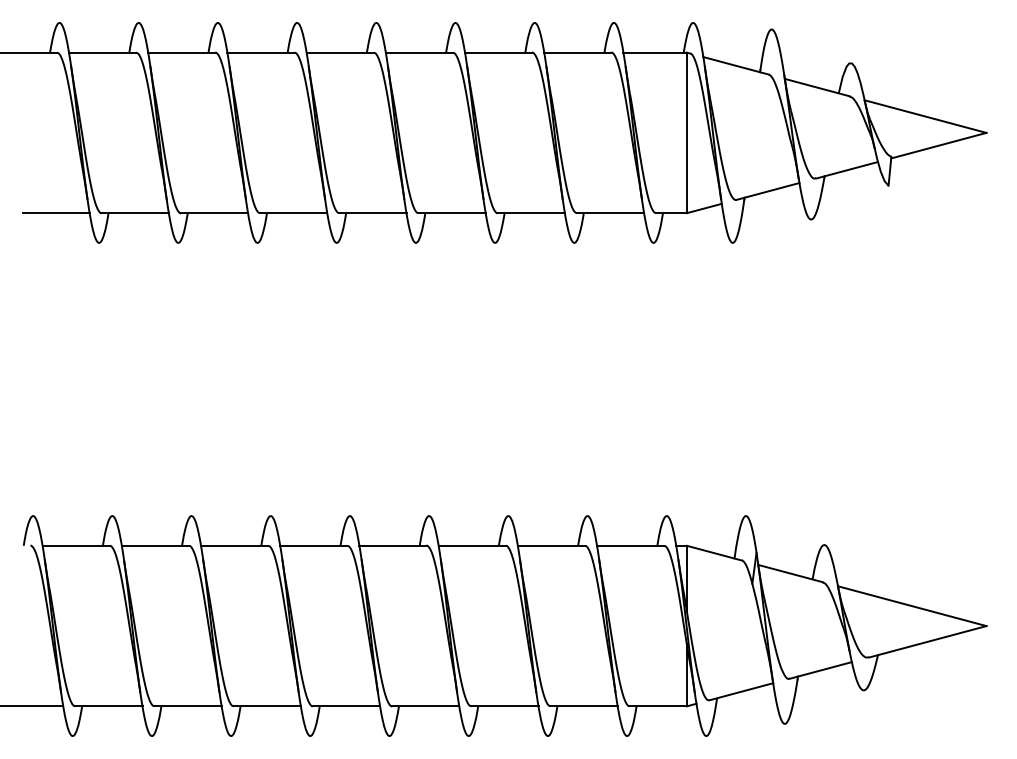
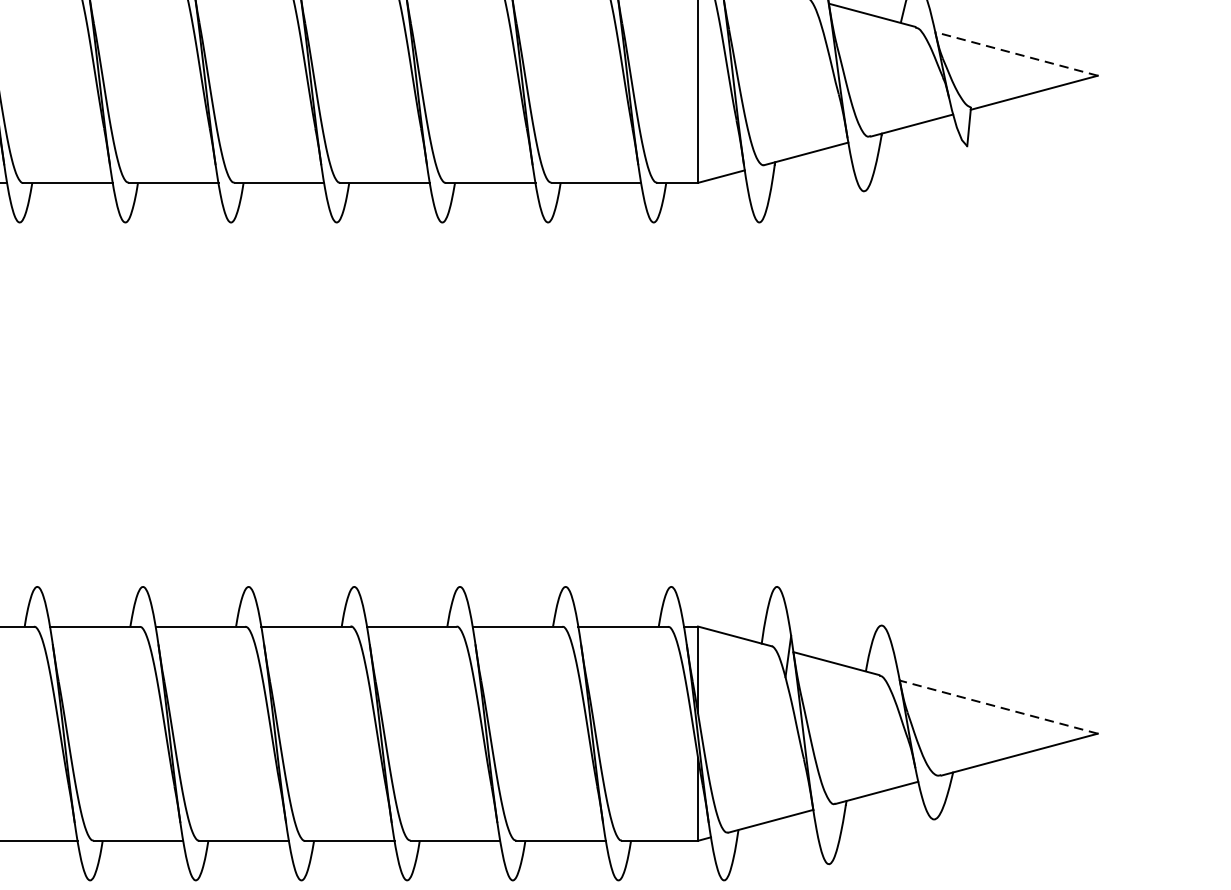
line: (925, 116) -> (1016, 53), solid -> dashed
line: (912, 606) -> (999, 707), solid -> dashed

